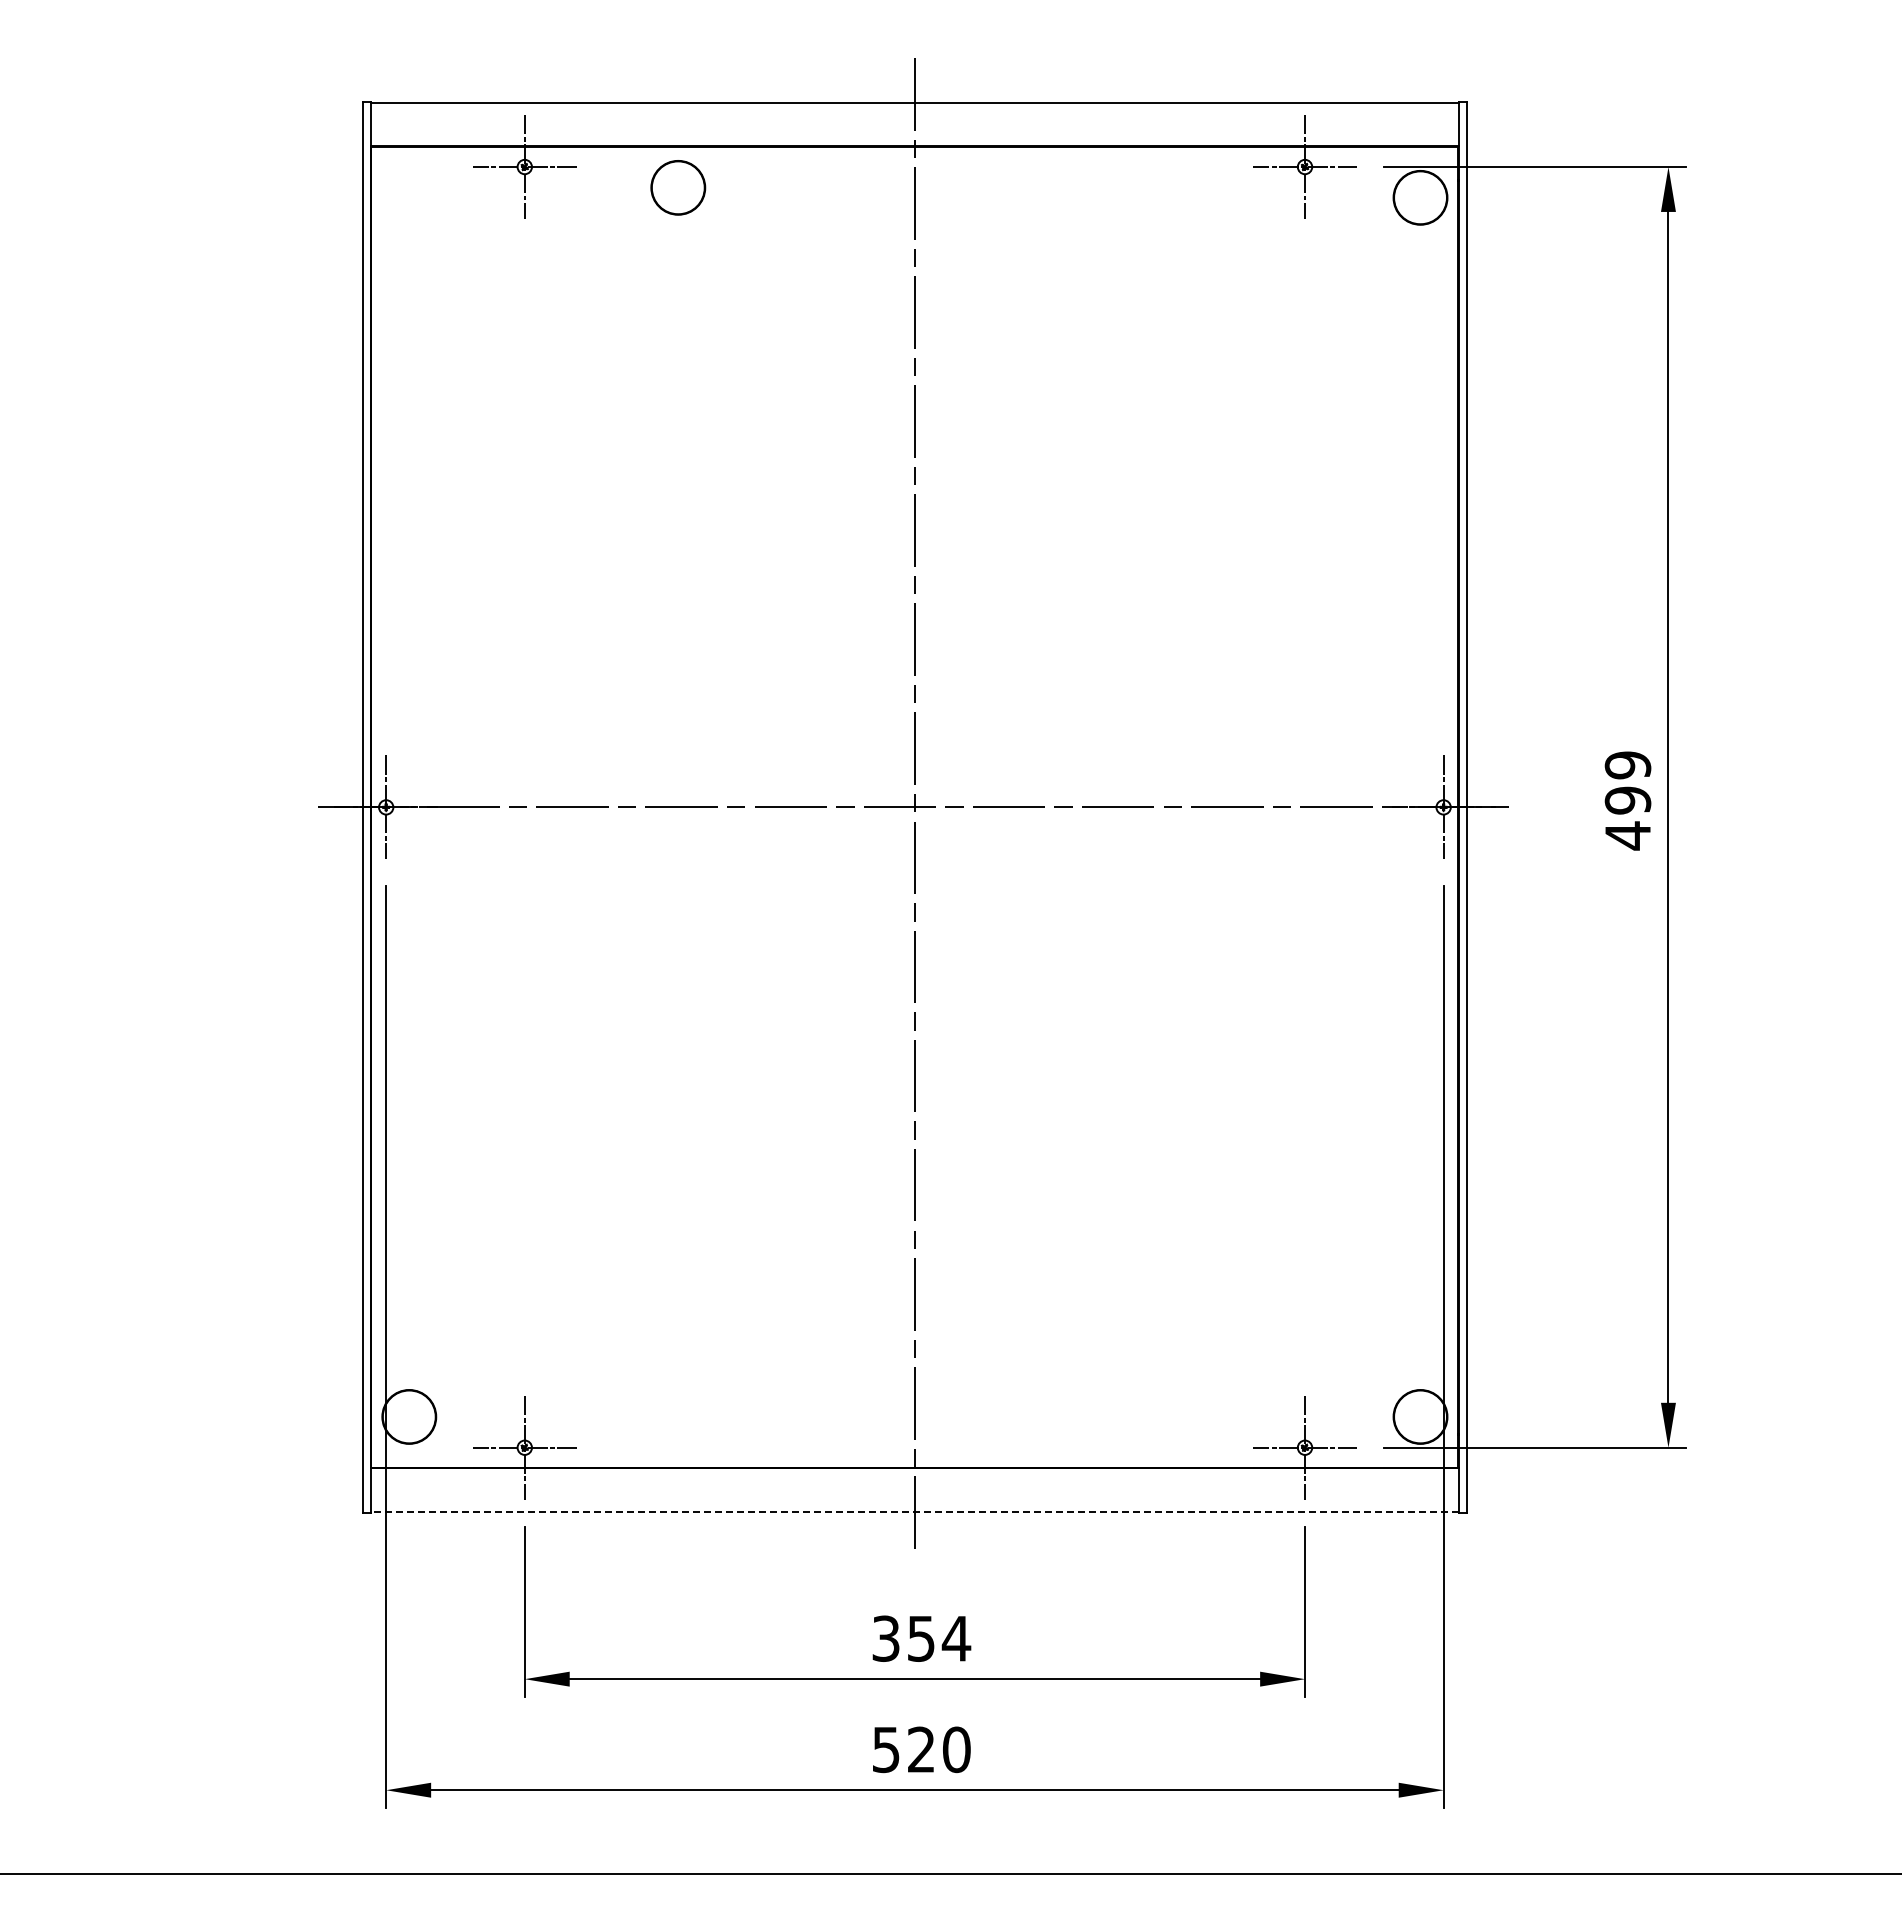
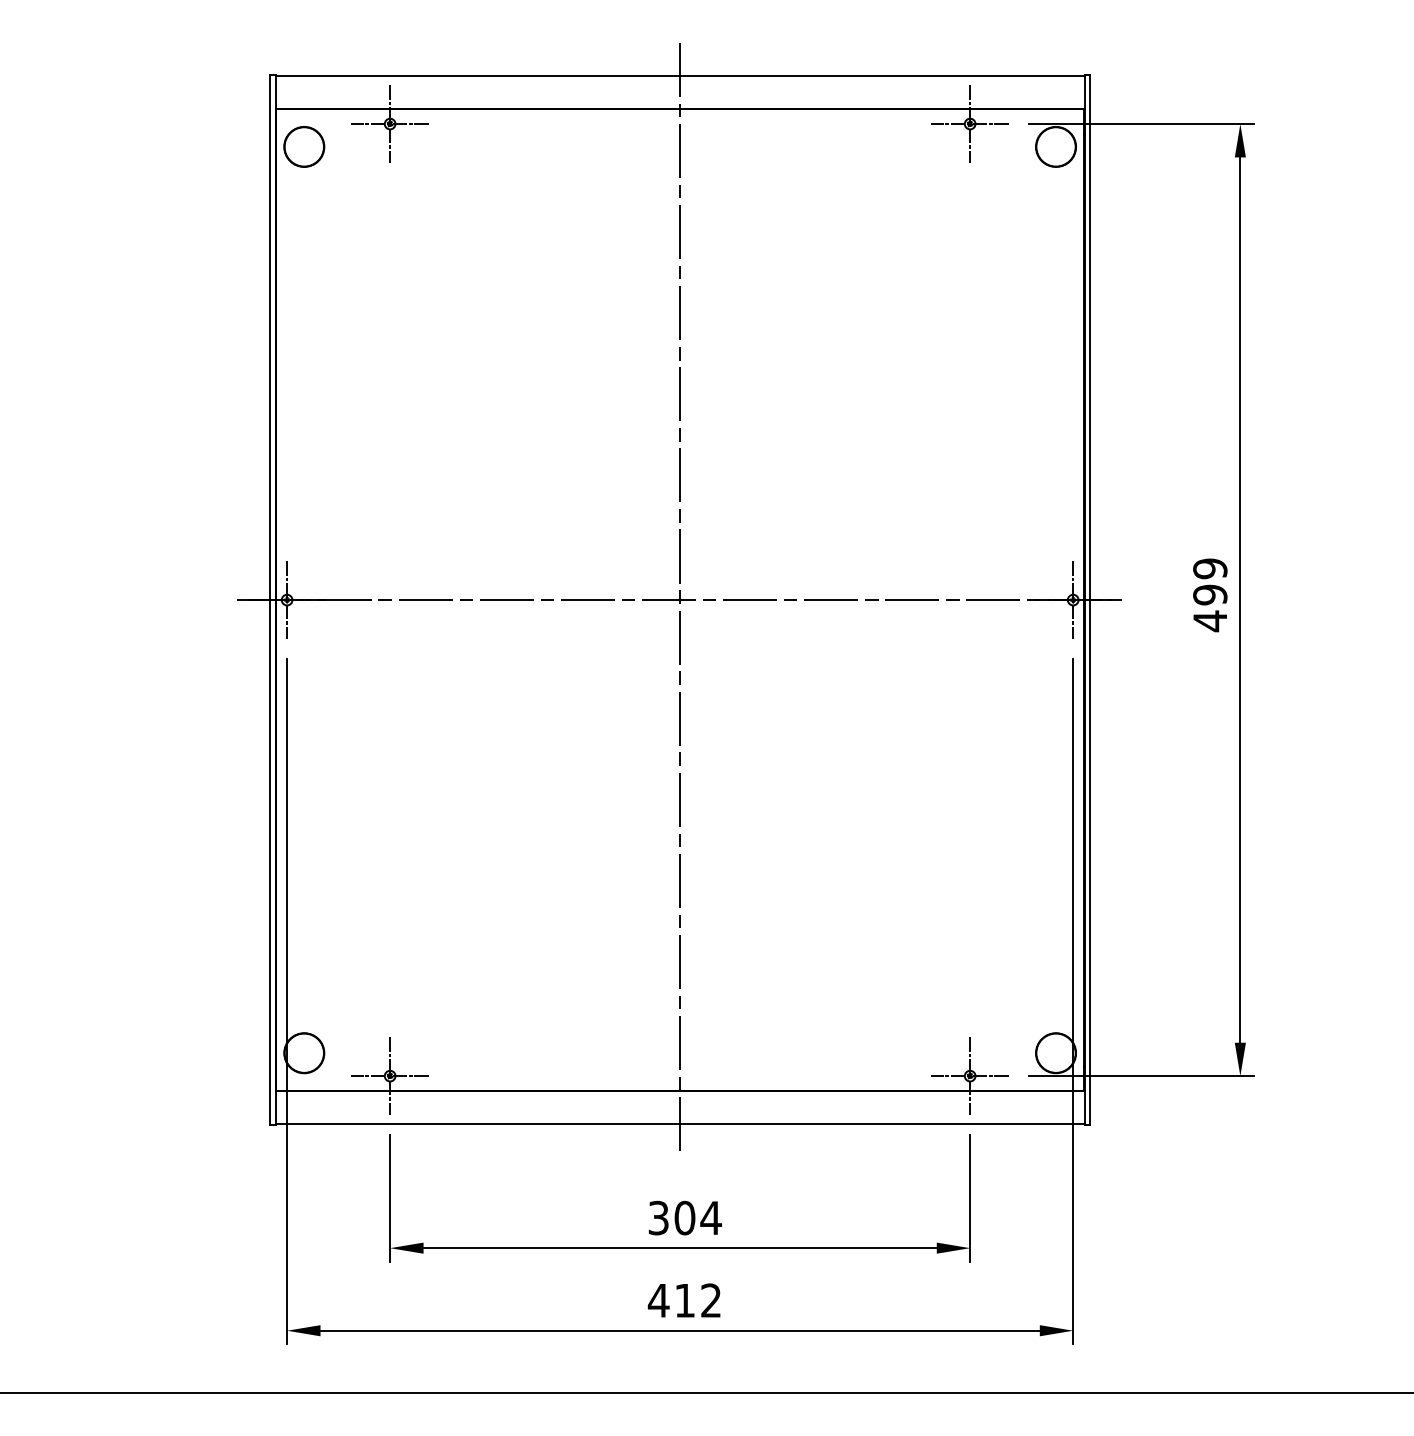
part: (678, 187) -> (304, 146), moved
line: (914, 1511) -> (679, 1123), dashed -> solid
text: (921, 1638) -> (685, 1217), 354 -> 304
text: (920, 1749) -> (684, 1300), 520 -> 412

